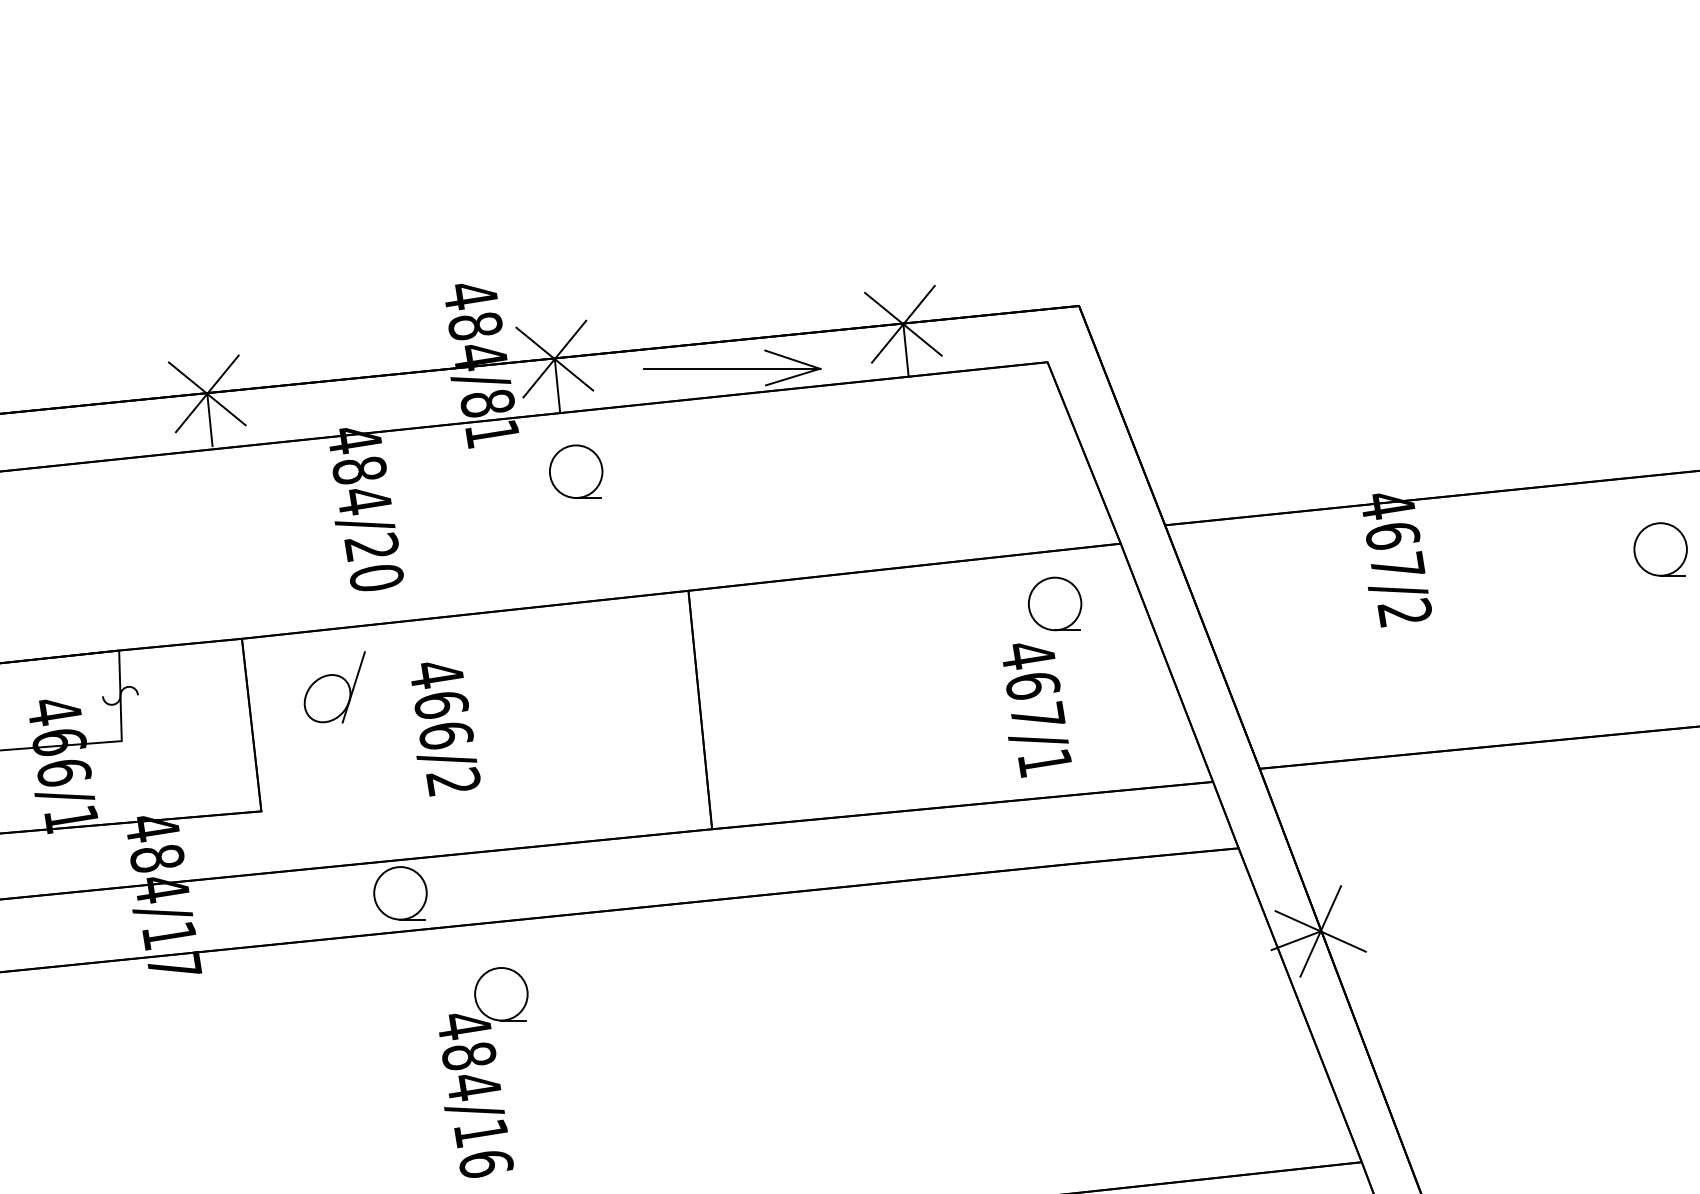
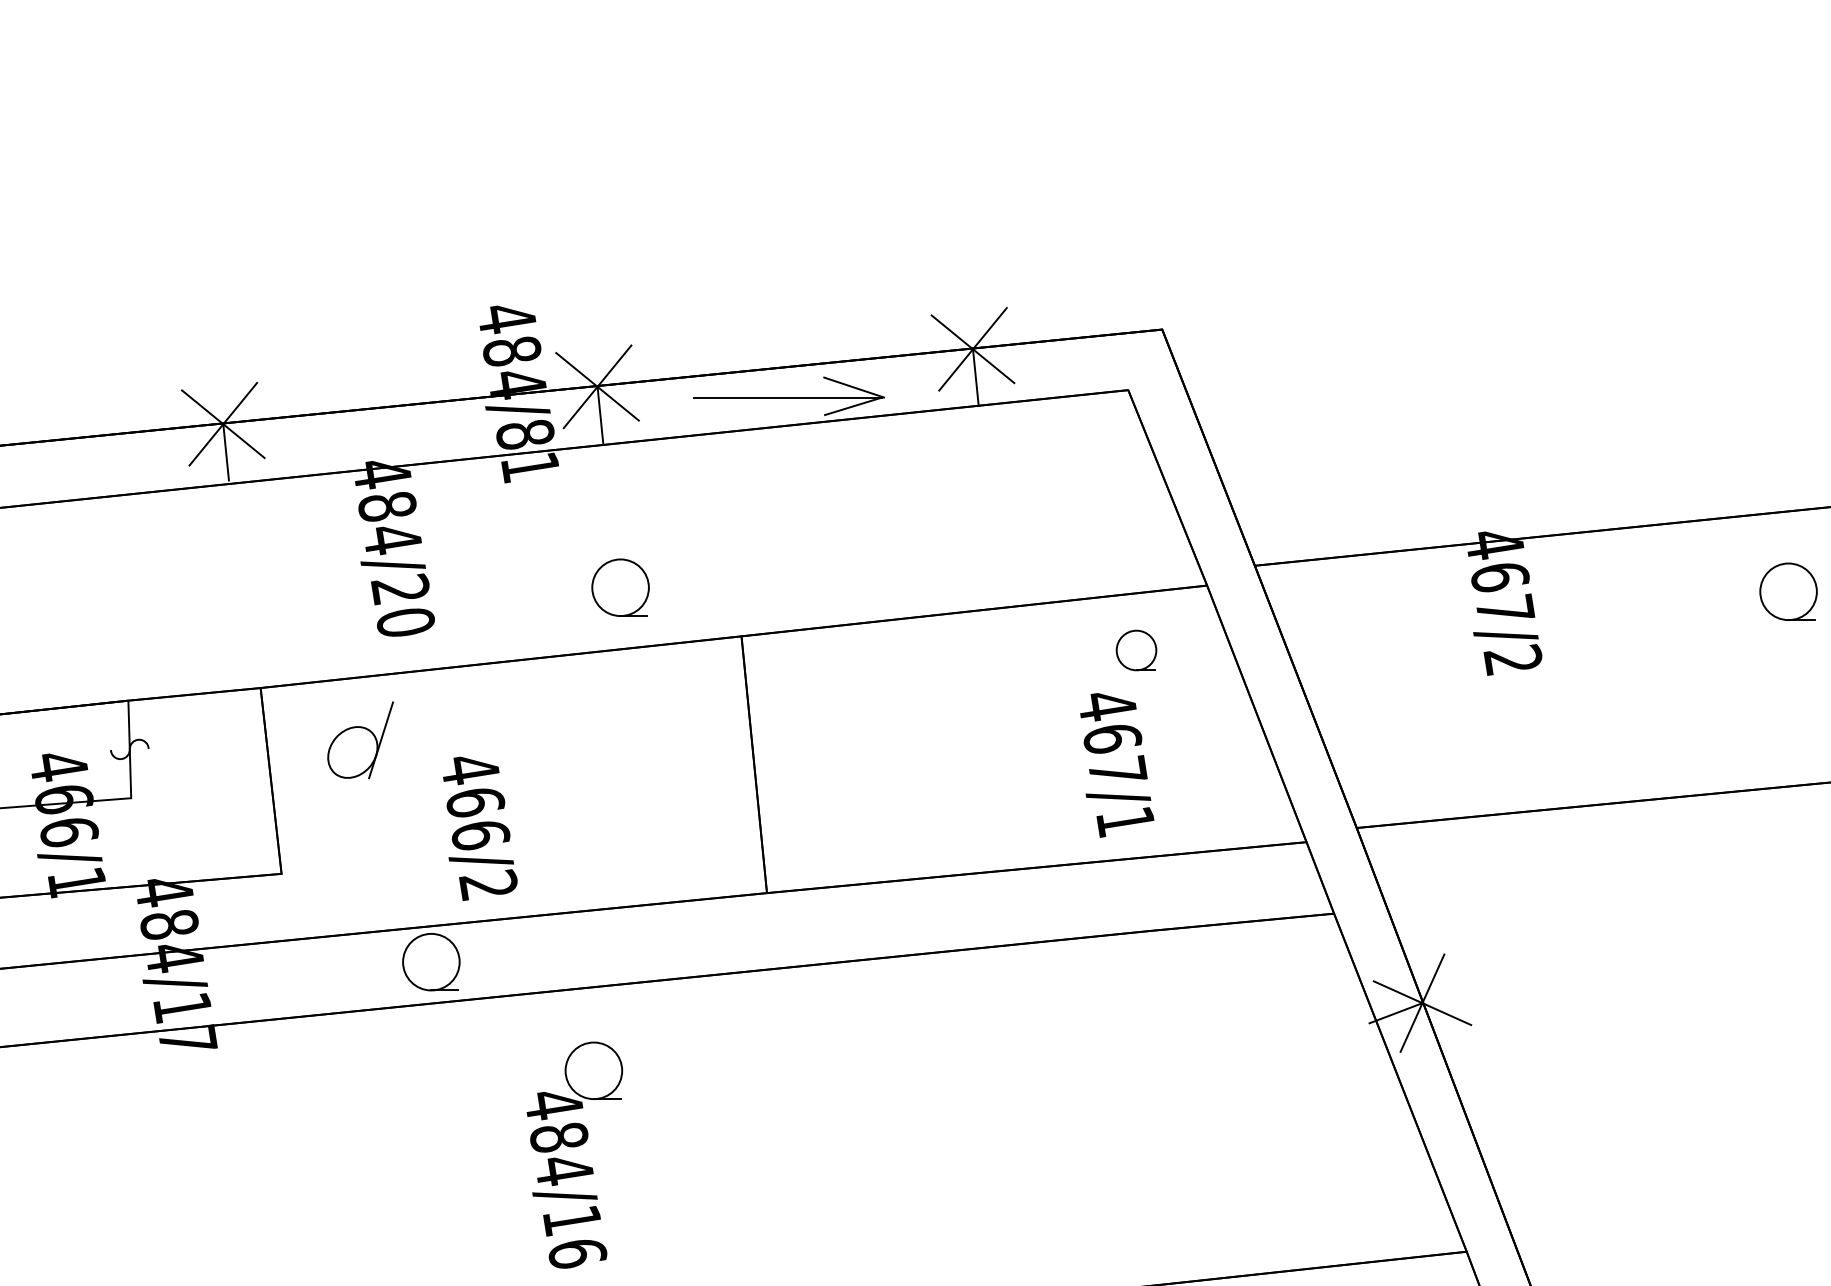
part: (576, 471) -> (620, 587), moved
part: (1055, 603) -> (1136, 650), size x0.7
text: (445, 729) -> (479, 828), moved
part: (483, 1065) -> (574, 1147), moved

